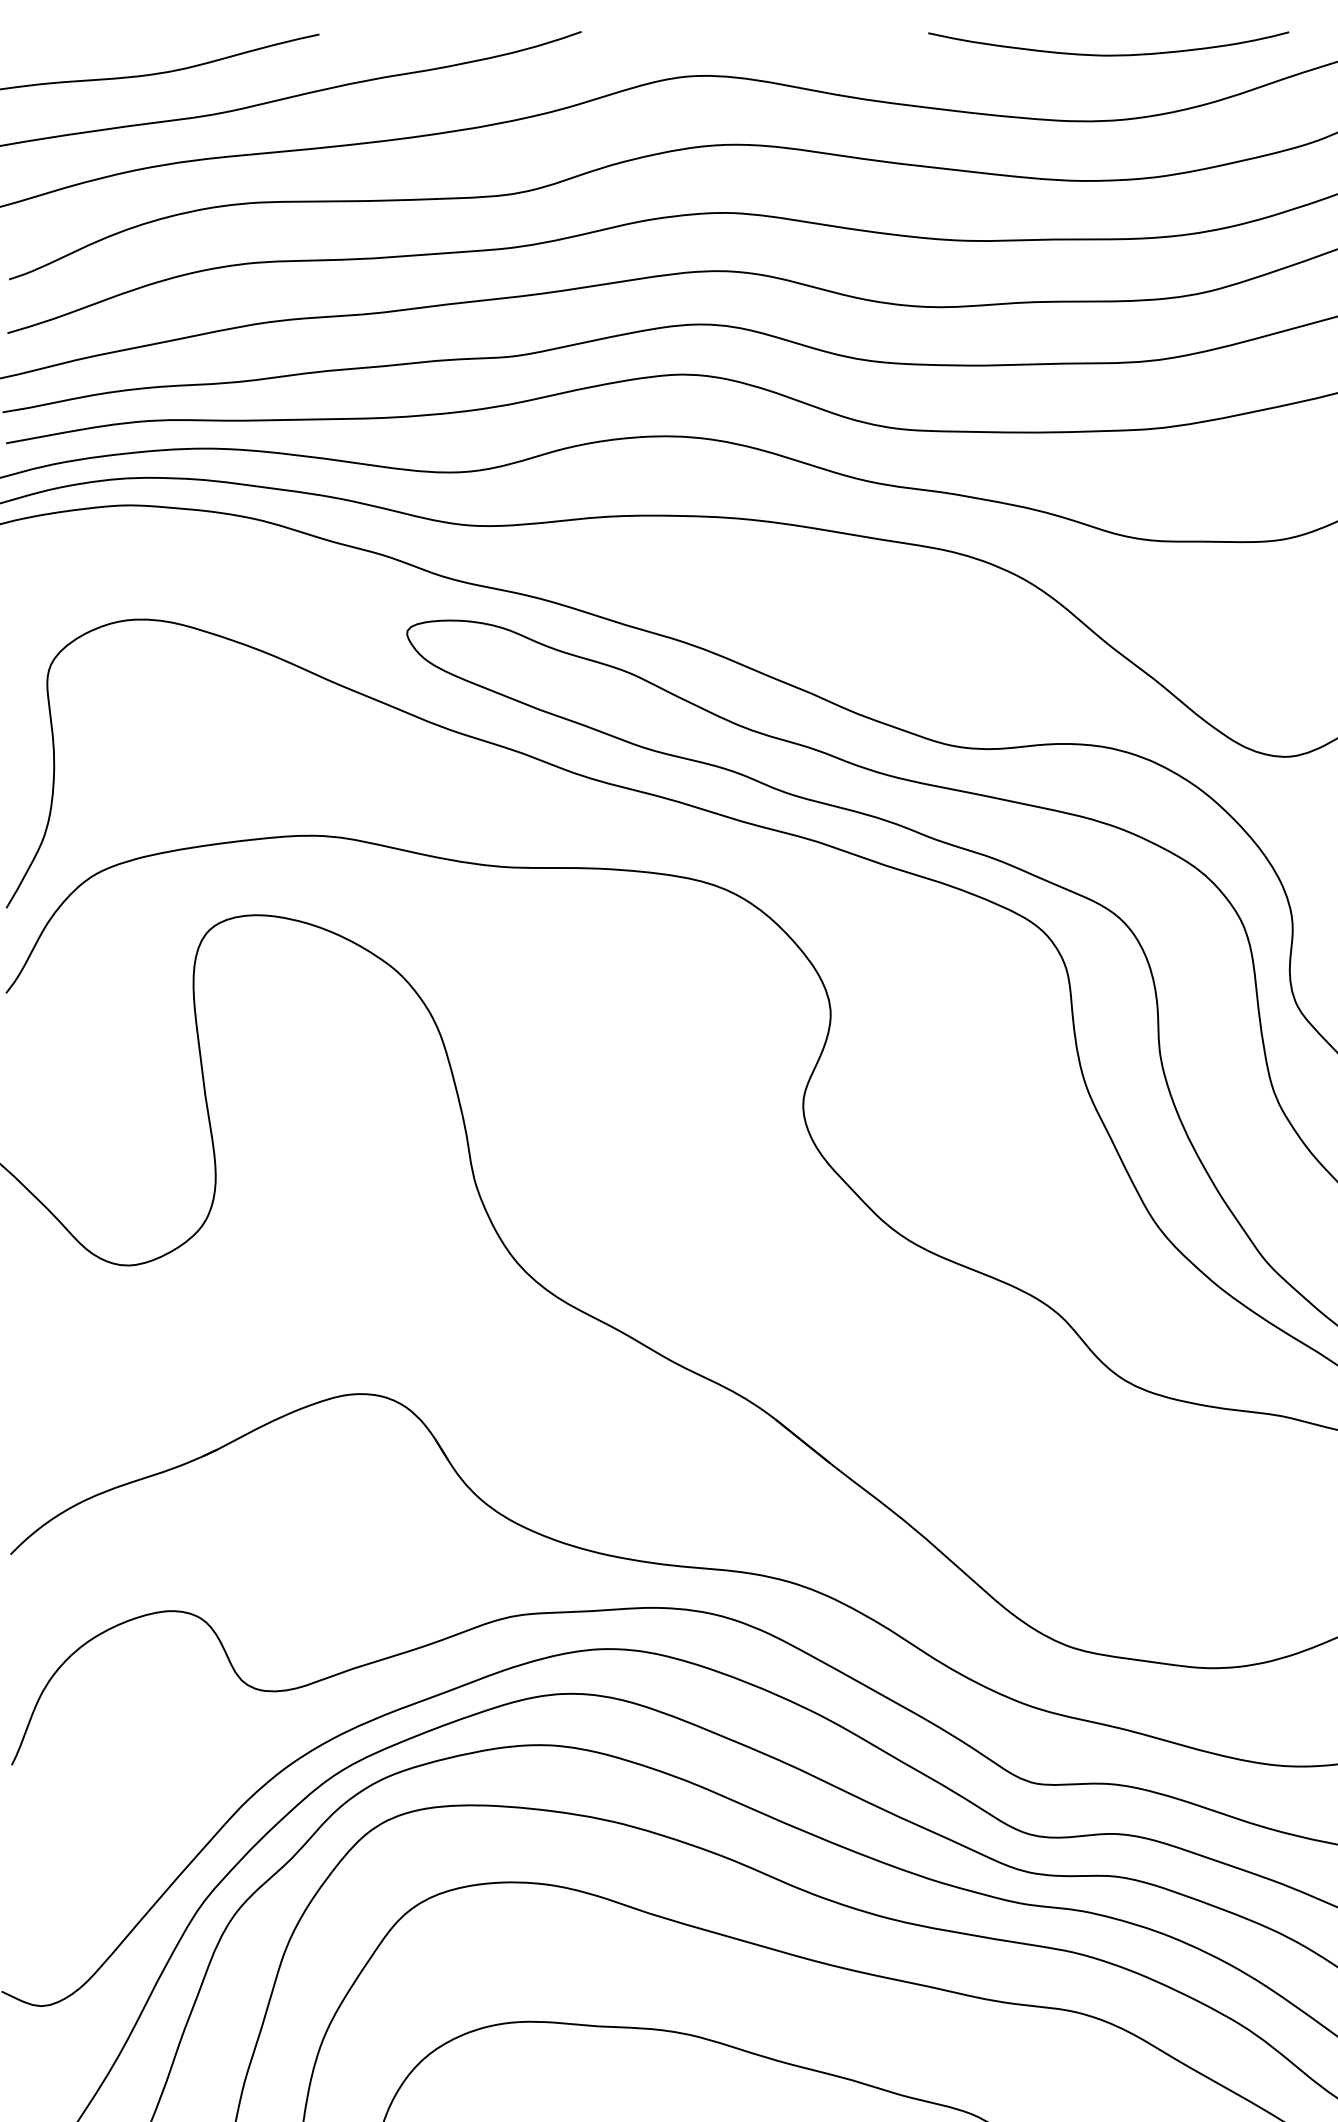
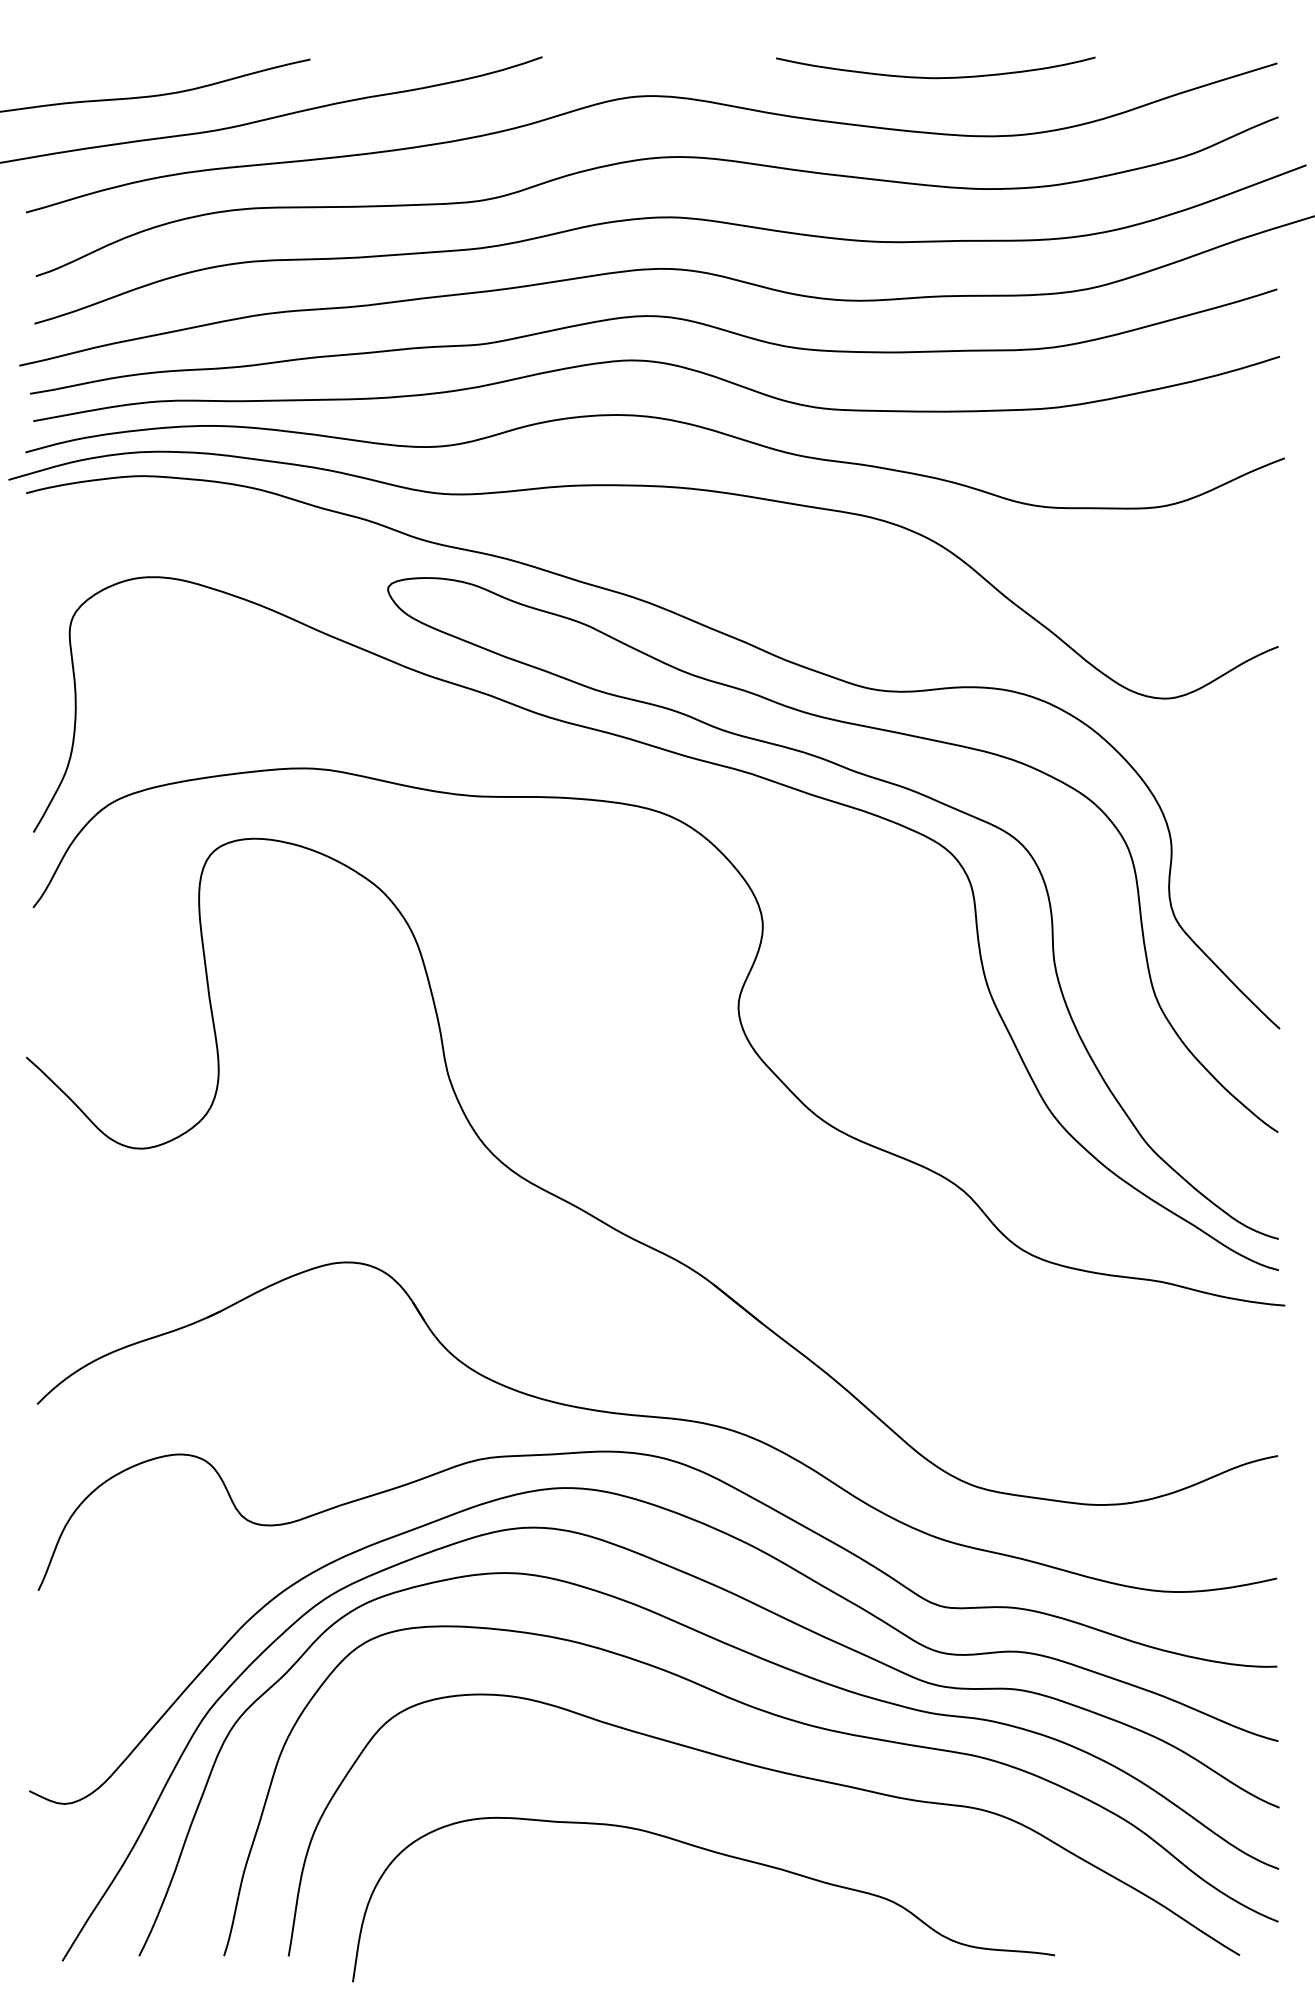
curve: (1108, 54) -> (935, 77), moved

